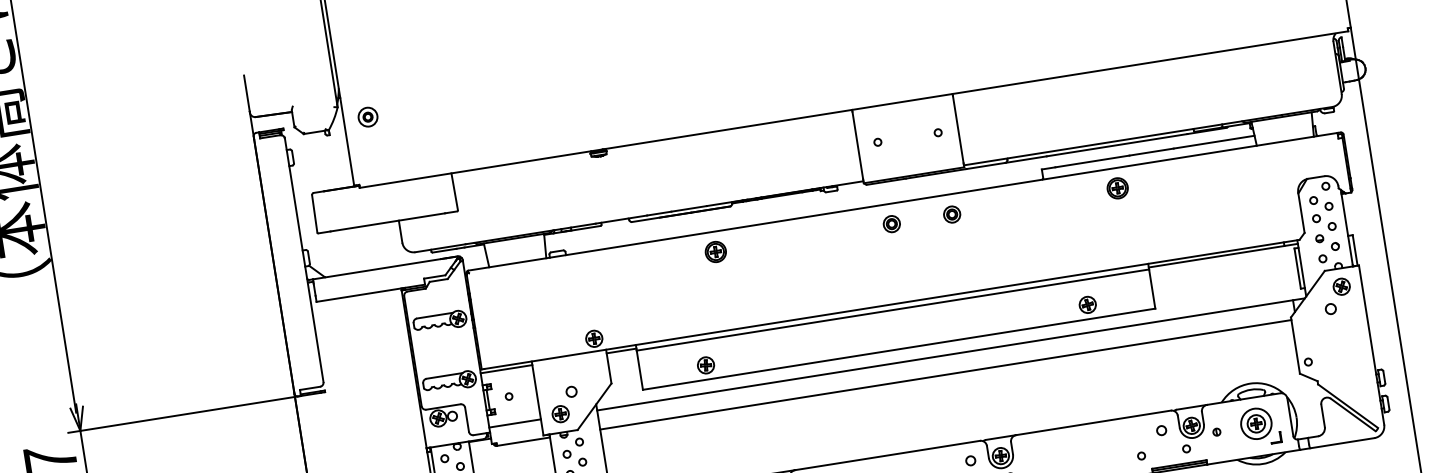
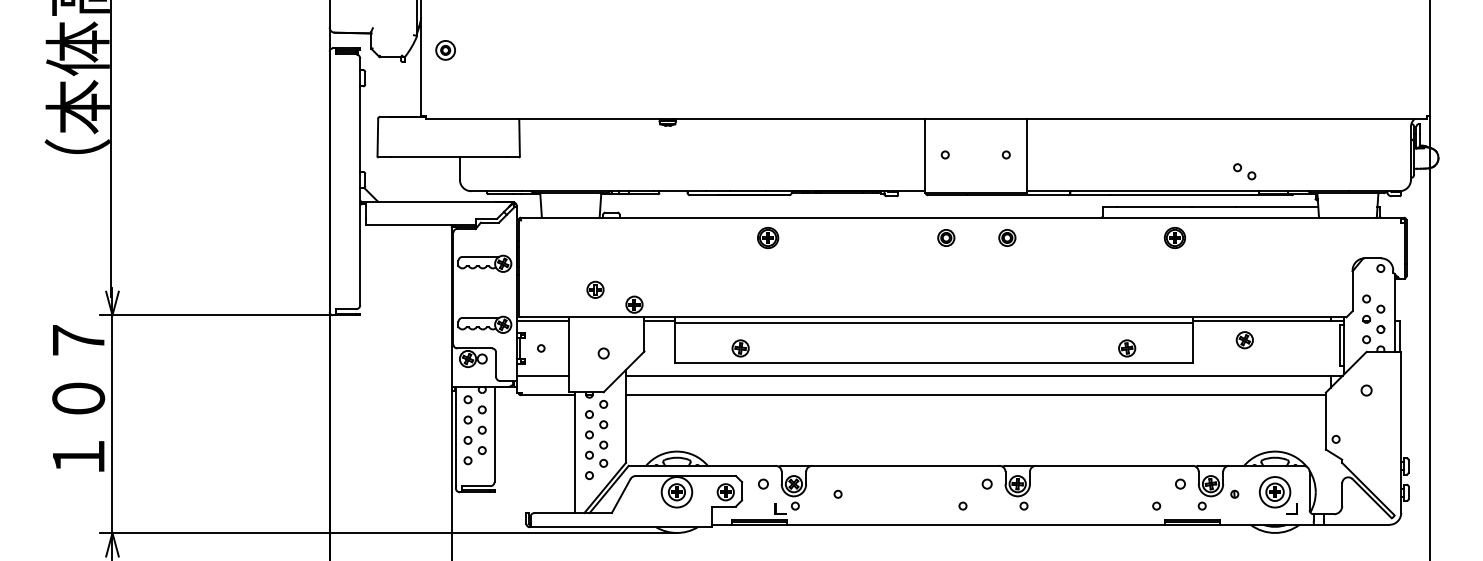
part: (1321, 203) -> (1244, 171), moved
part: (1341, 287) -> (1244, 340), moved
part: (560, 413) -> (595, 289), moved

